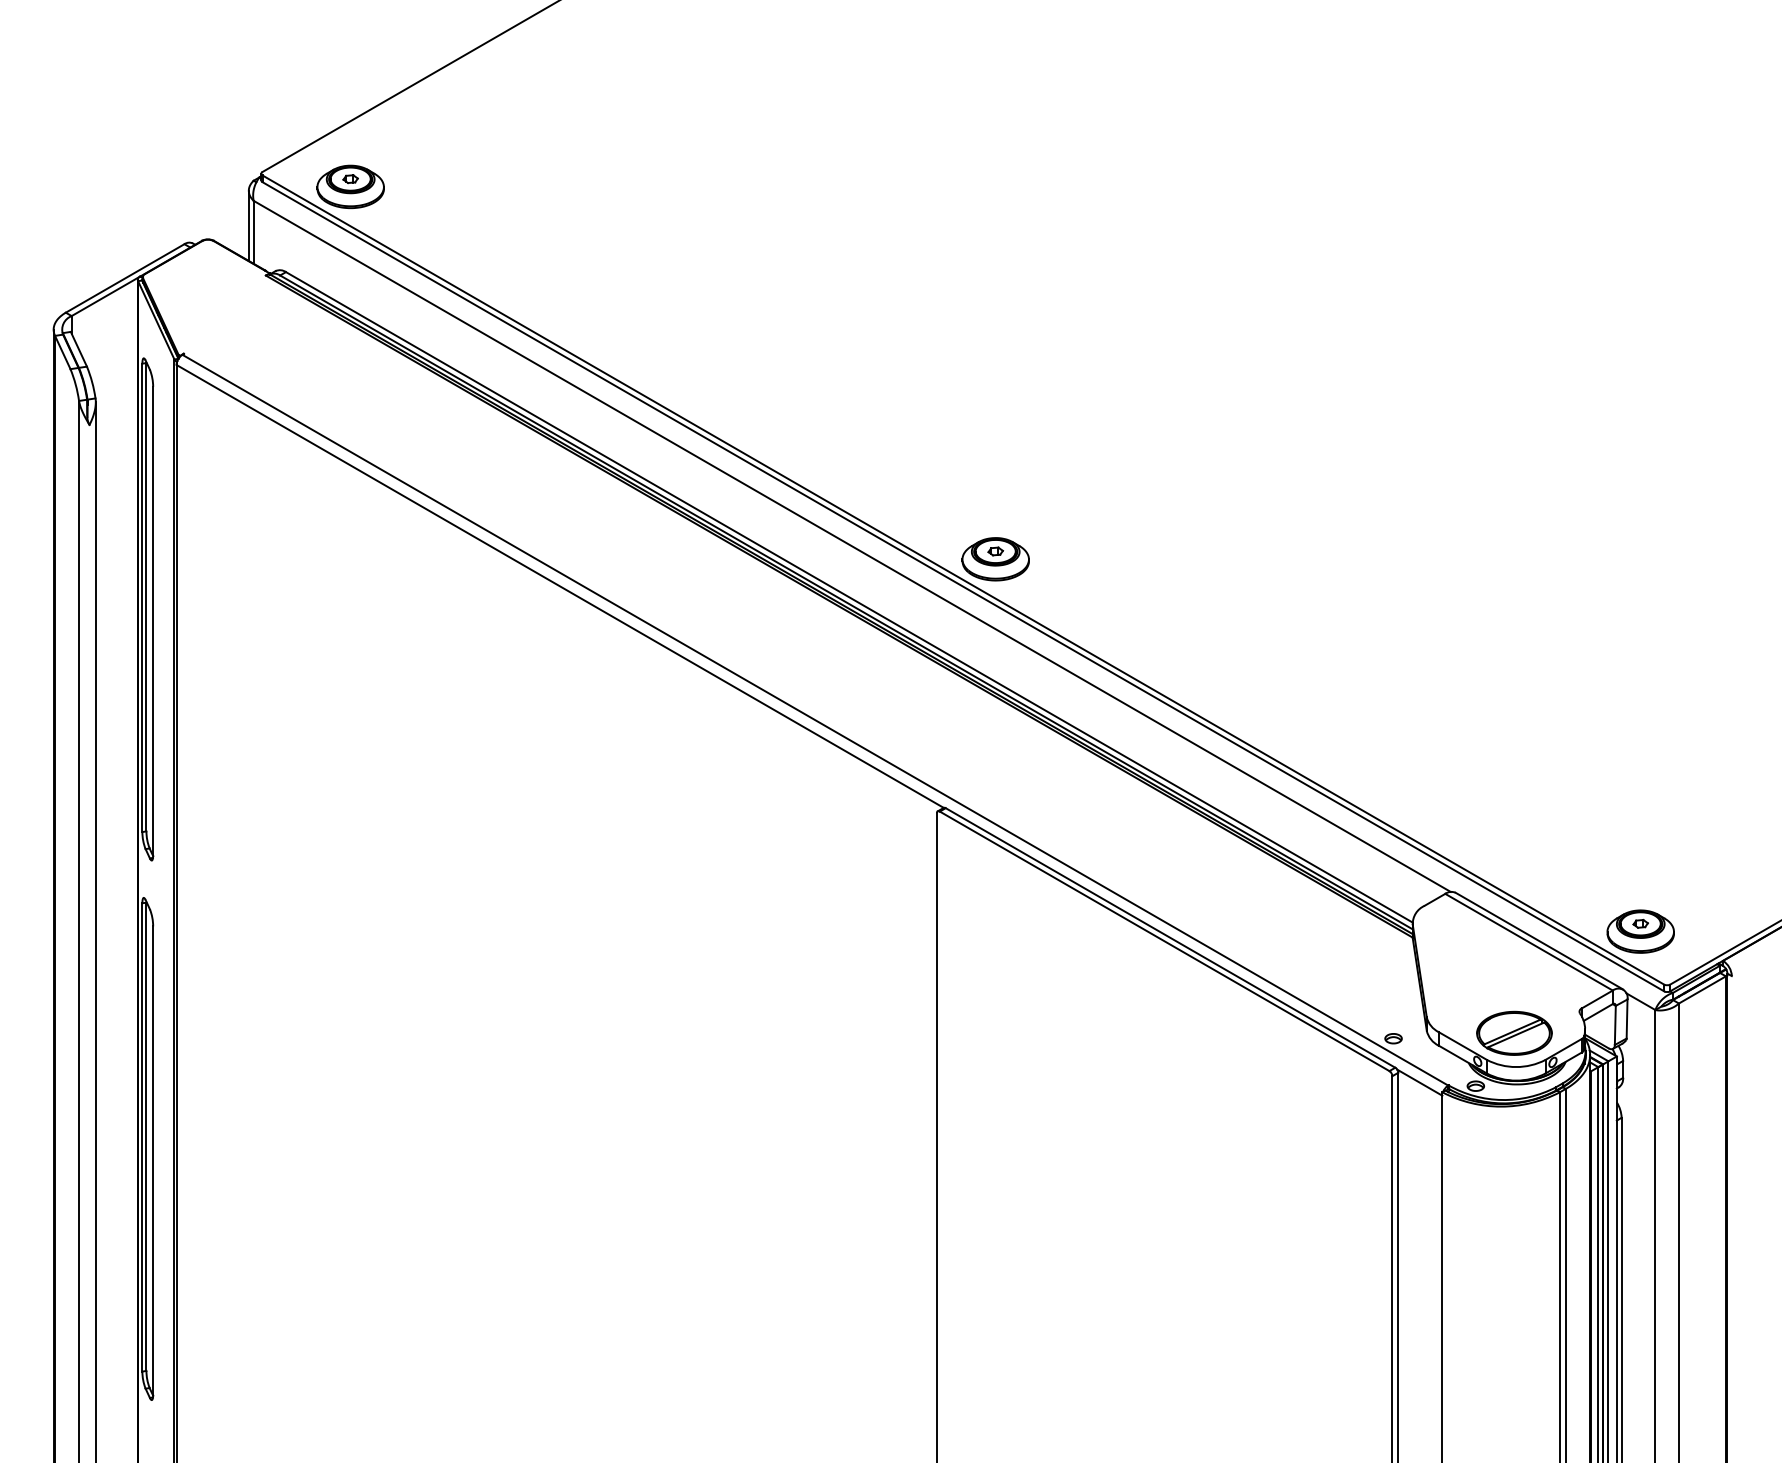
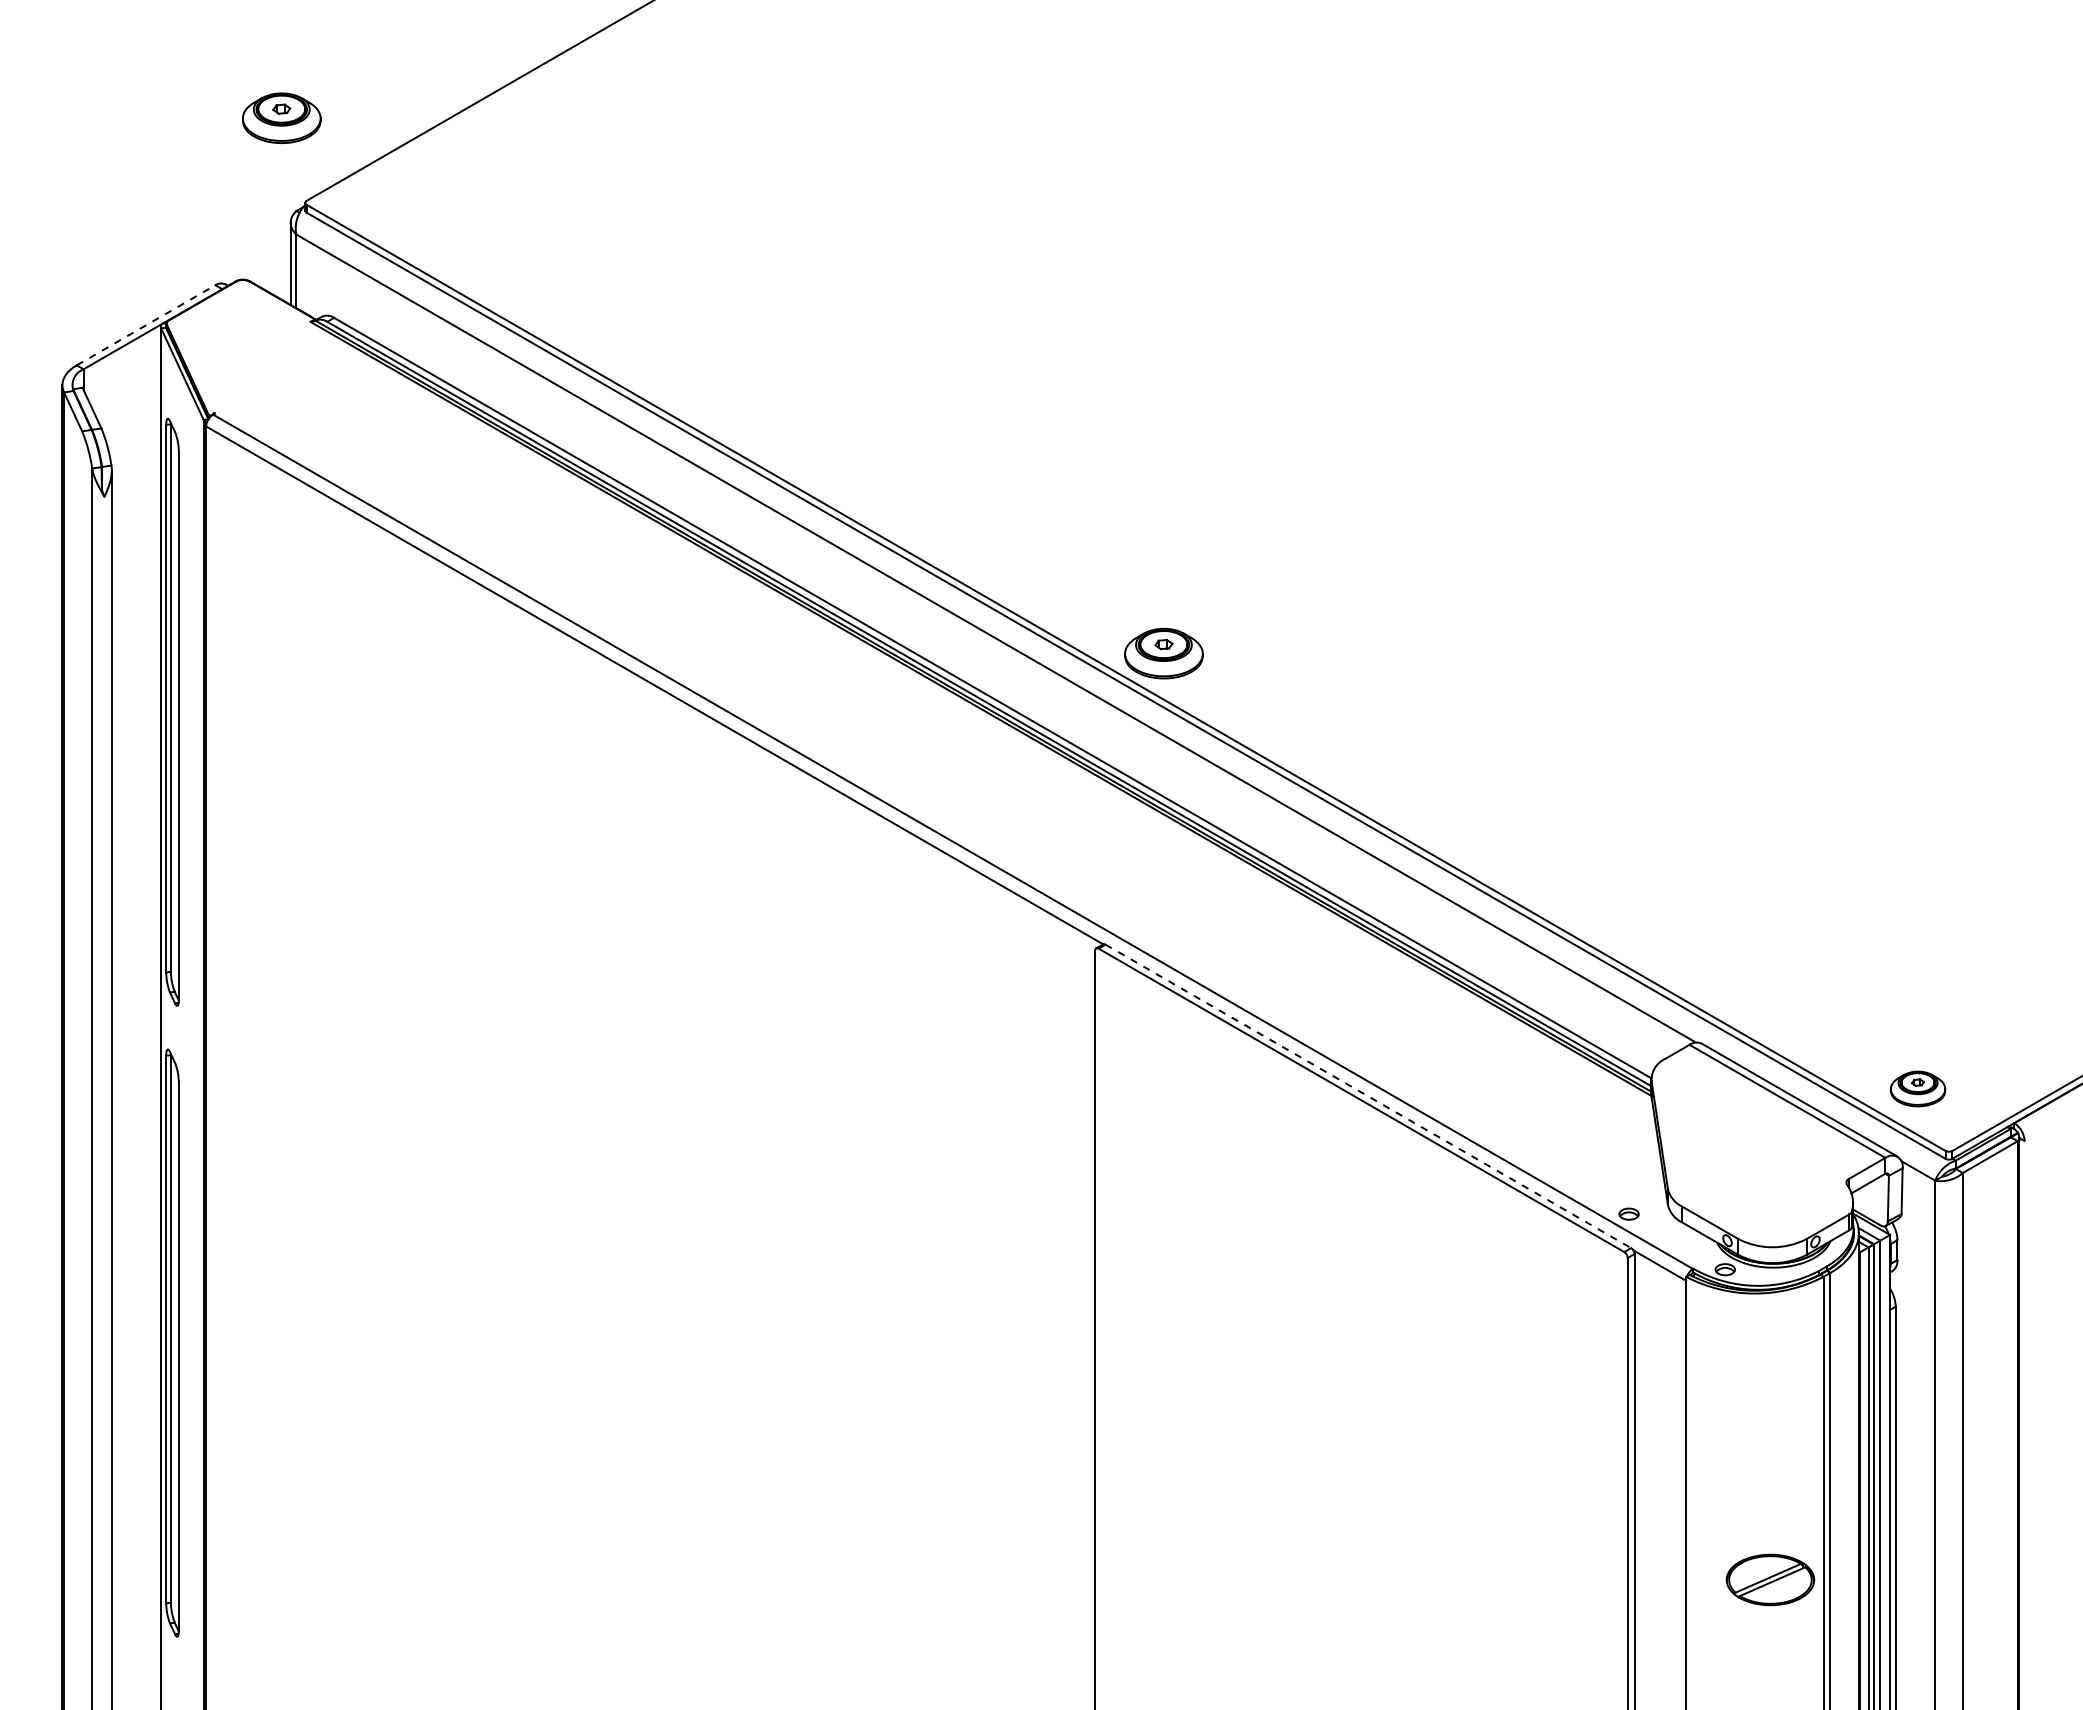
part: (350, 186) -> (281, 117), moved
line: (125, 278) -> (146, 325), solid -> dashed
part: (1640, 931) -> (1917, 1088), size x0.7
line: (1170, 938) -> (1368, 1096), solid -> dashed
part: (1514, 1032) -> (1770, 1579), moved

